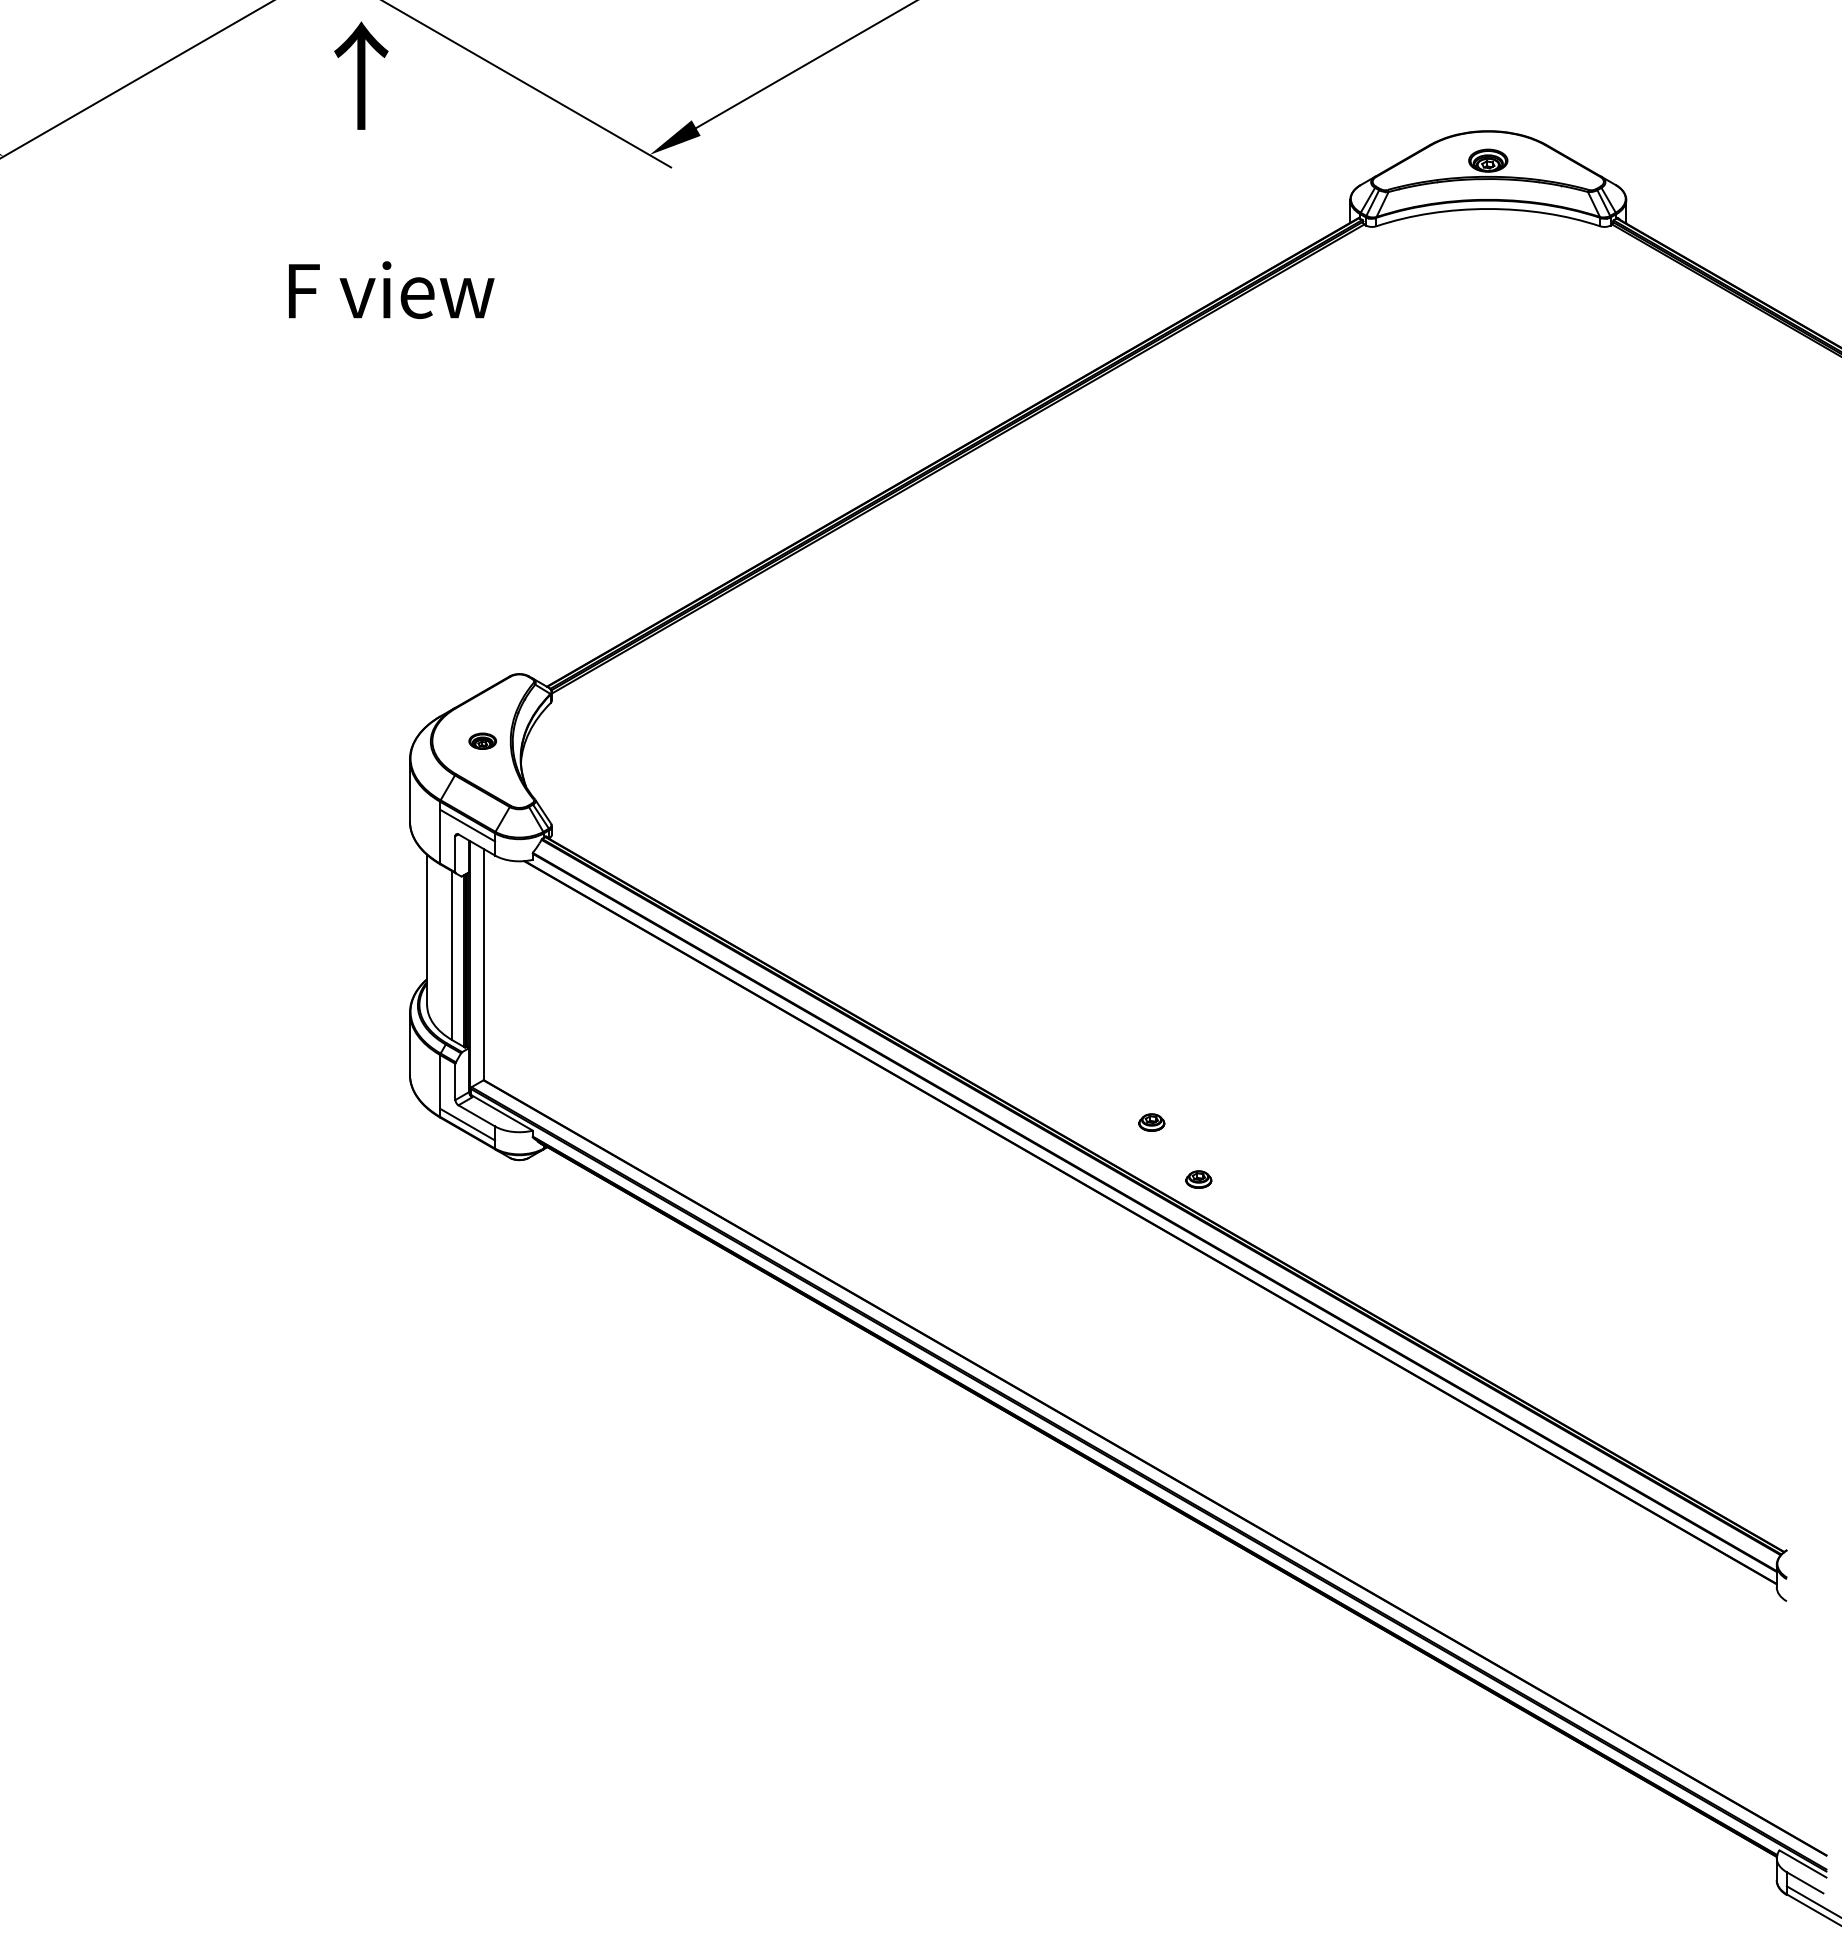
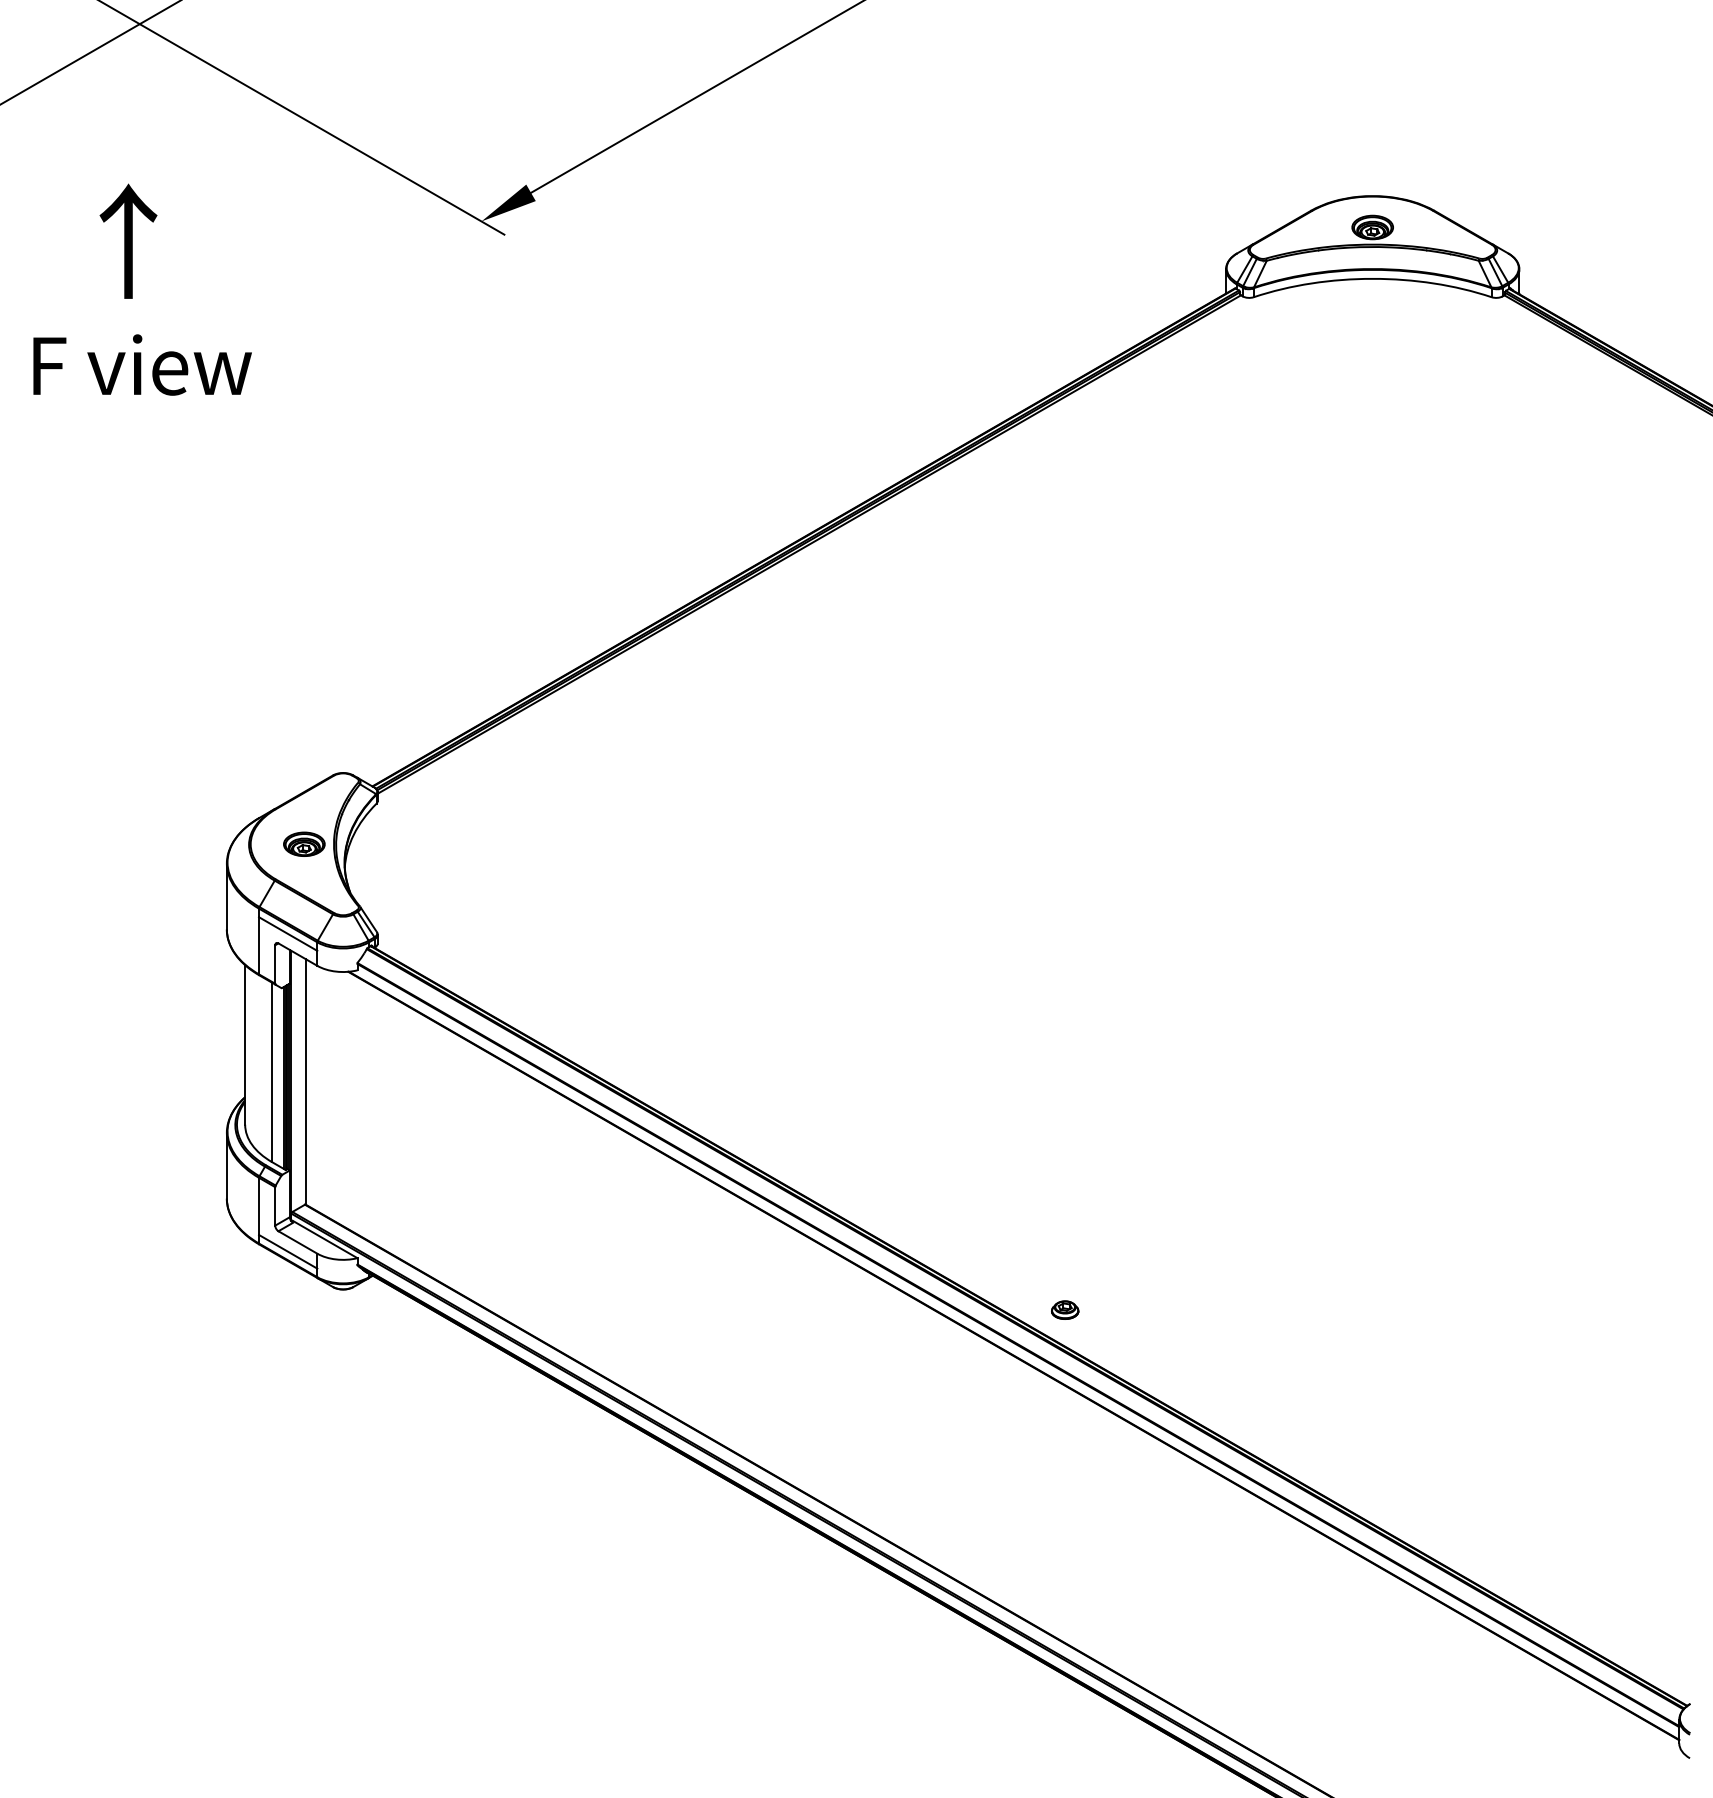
text: (361, 75) -> (128, 241), moved
text: (391, 289) -> (142, 364), moved
part: (482, 741) -> (303, 844), size x1.43
part: (1151, 1122) -> (1014, 1249), removed

